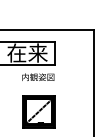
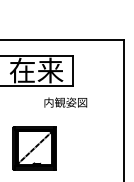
text: (38, 77) -> (65, 102), moved
part: (38, 111) -> (34, 148), moved

